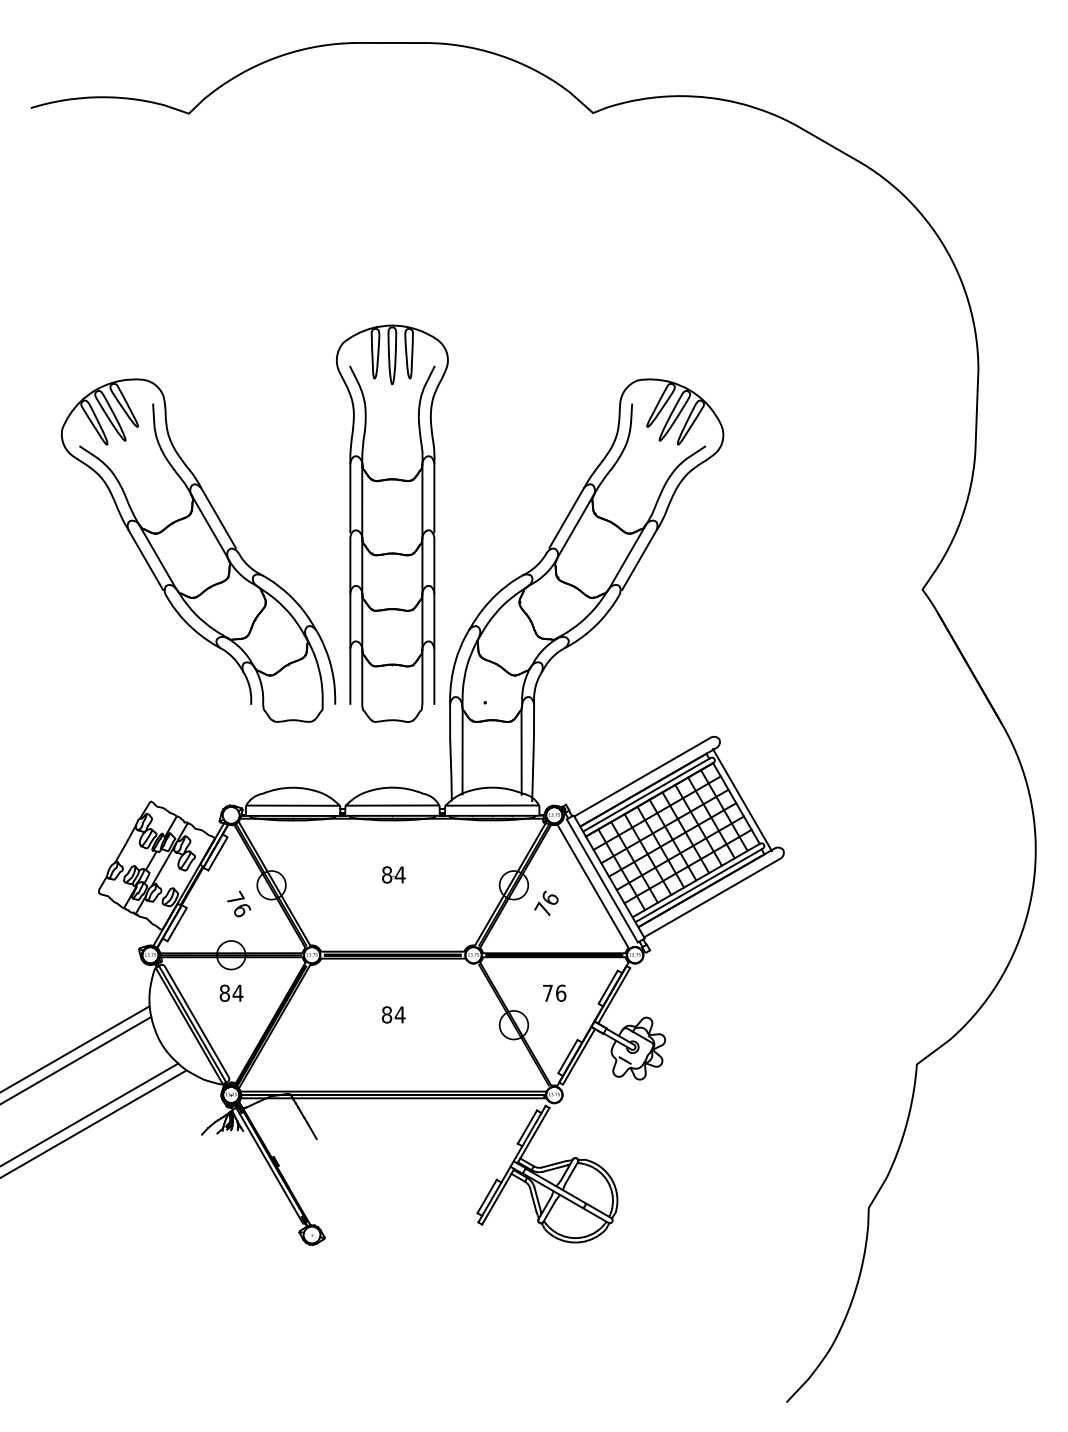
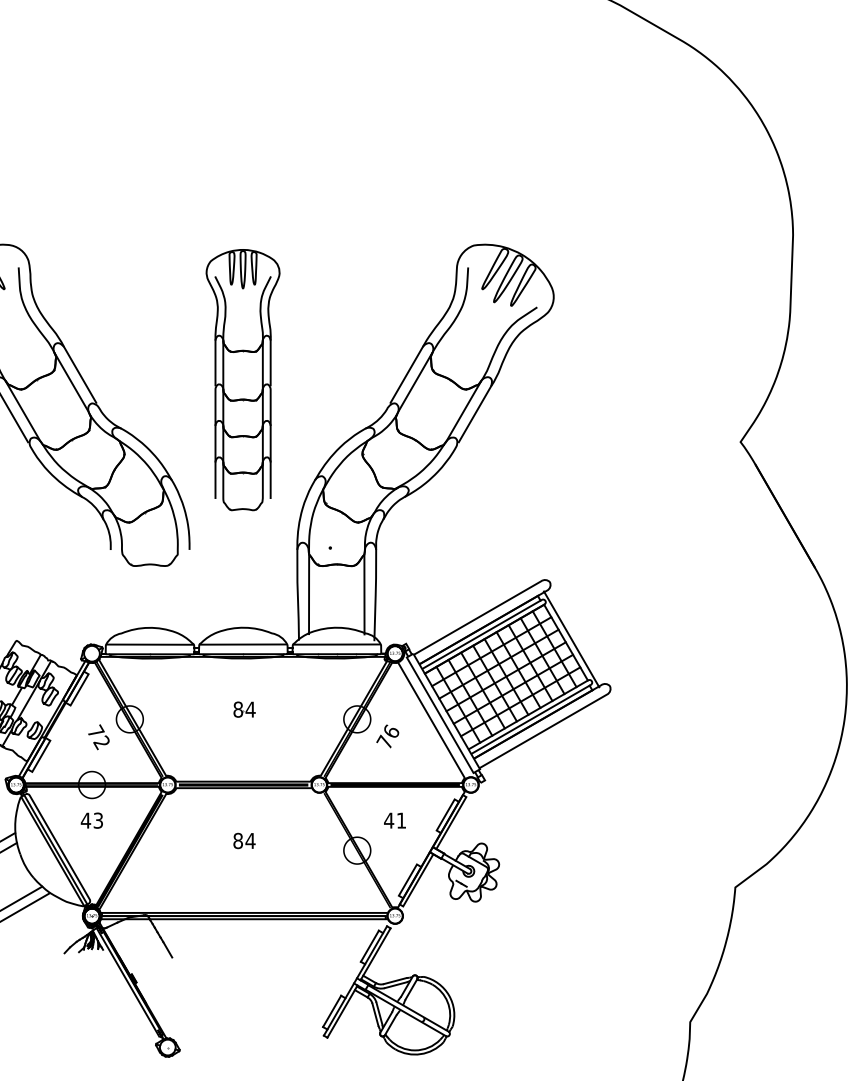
part: (391, 523) -> (242, 379), size x0.7
text: (241, 910) -> (101, 743), 76 -> 72
text: (231, 992) -> (92, 819), 84 -> 43
text: (554, 992) -> (395, 819), 76 -> 41

